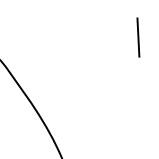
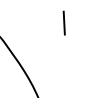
line: (137, 36) -> (63, 22), moved

